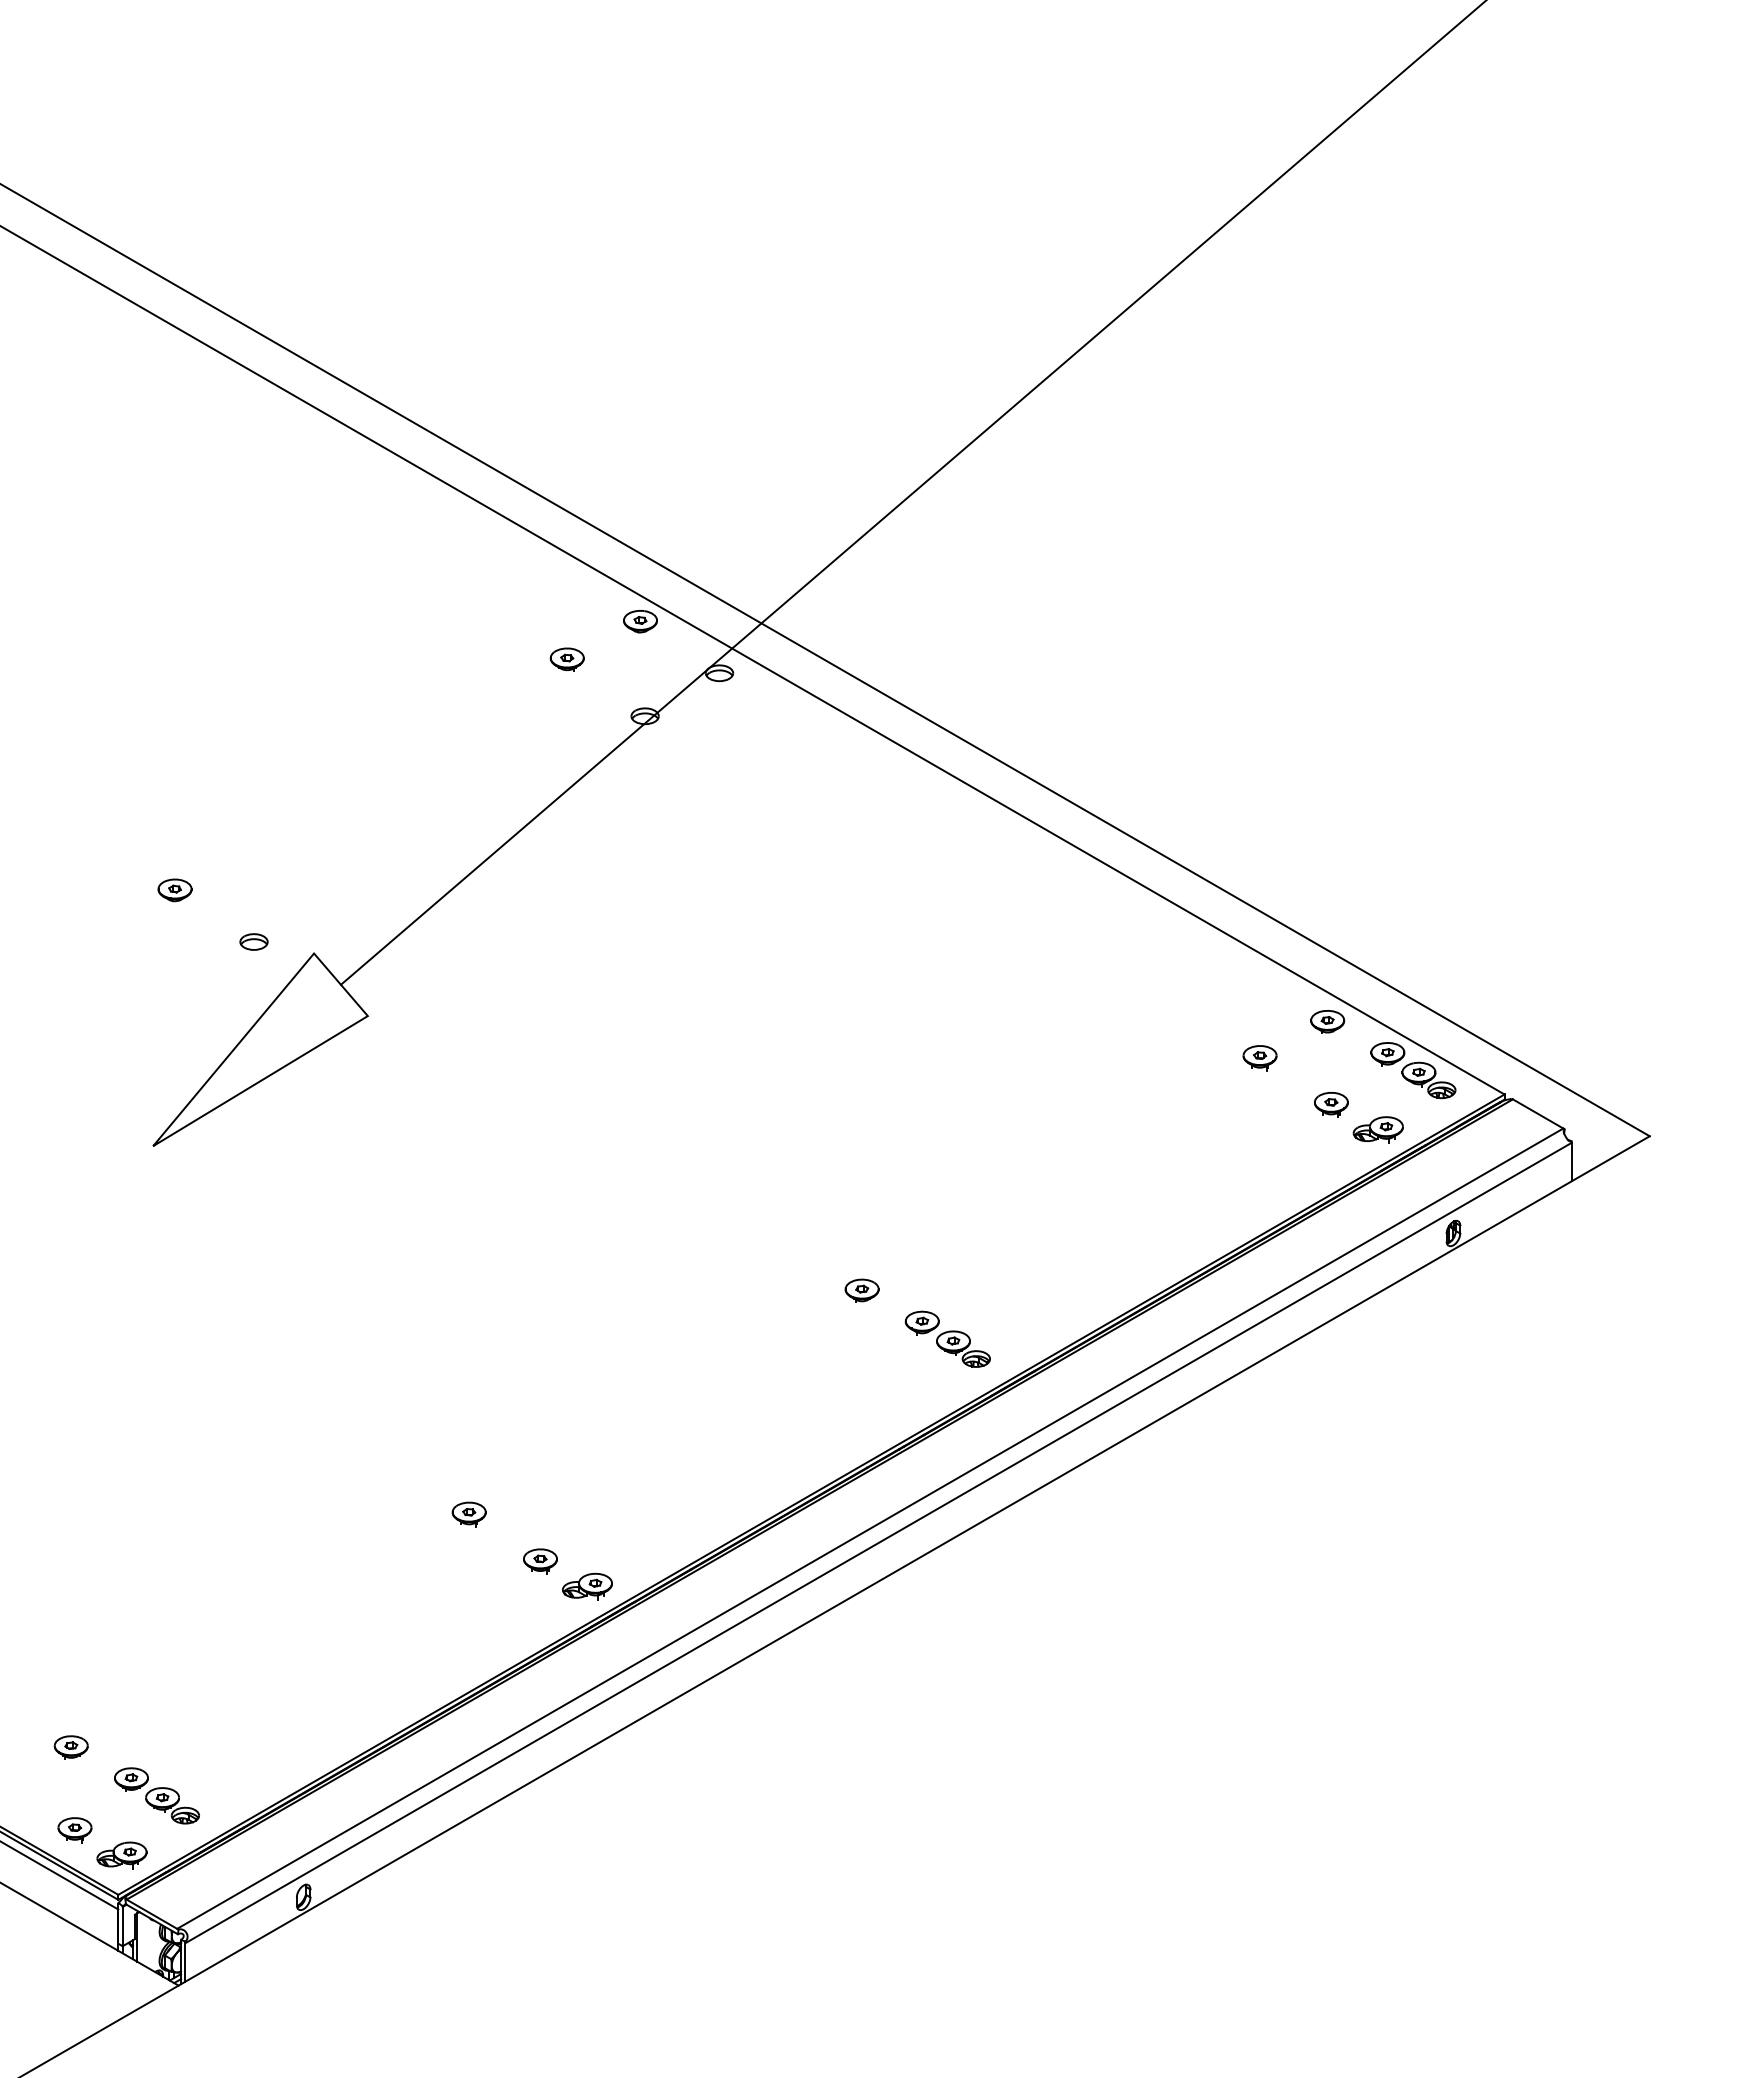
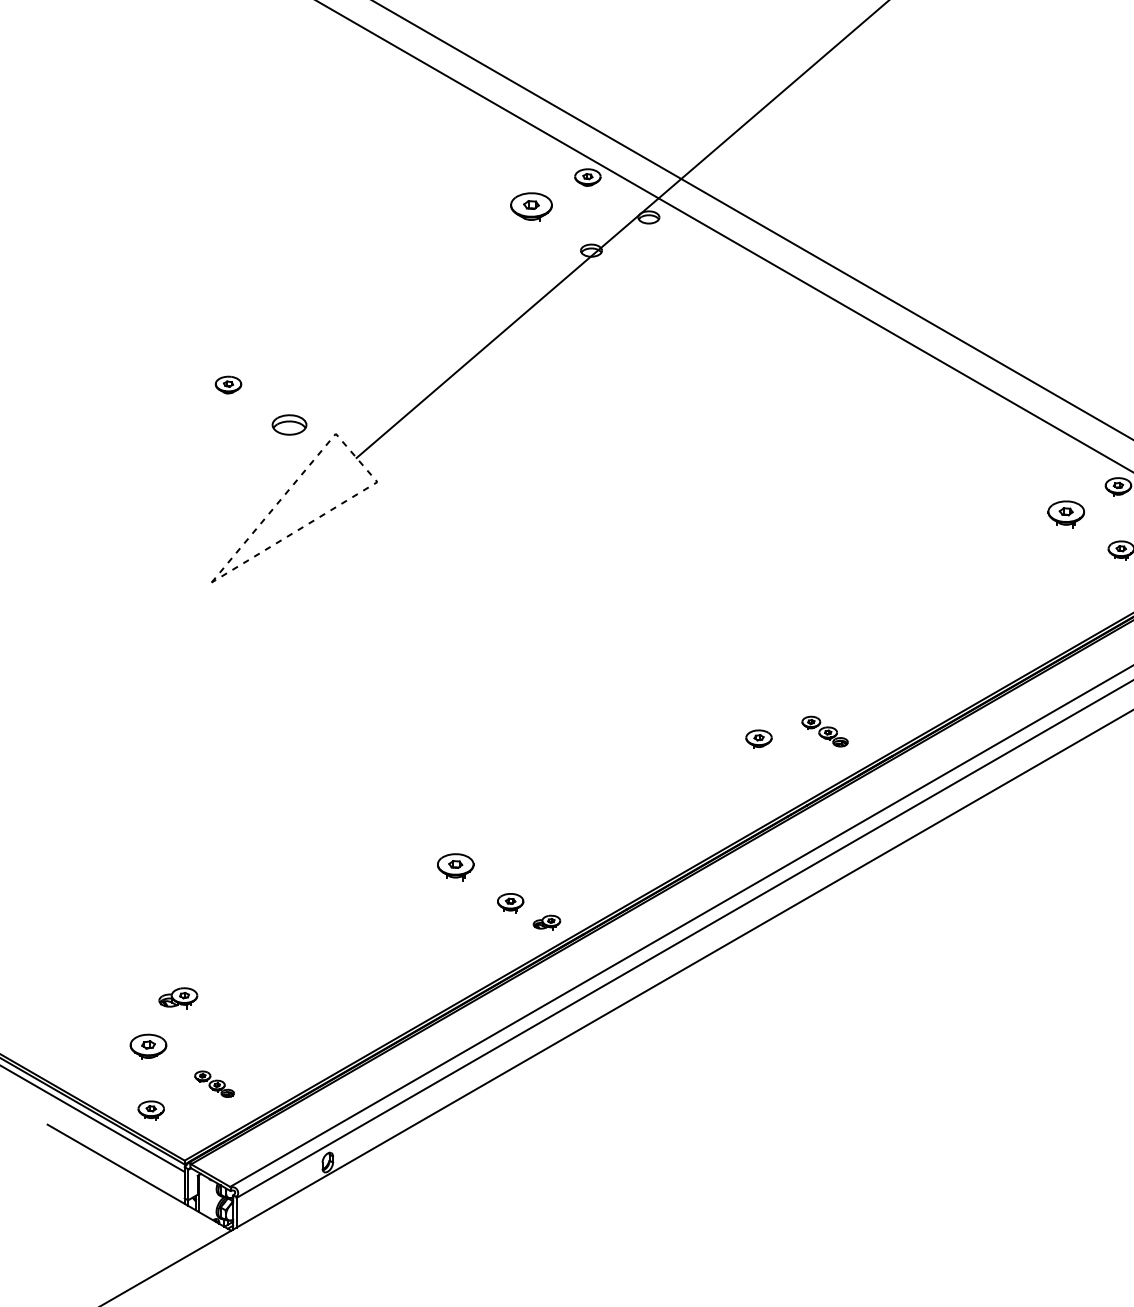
part: (566, 659) -> (530, 206), size x1.6
part: (253, 941) -> (289, 424), size x1.6
line: (341, 985) -> (357, 458), solid -> dashed
part: (1259, 1058) -> (1065, 514), size x1.4
part: (861, 1290) -> (758, 738), moved
part: (947, 1338) -> (824, 731), size x0.7
part: (468, 1514) -> (455, 866), size x1.4
part: (587, 1586) -> (546, 922), size x0.7
part: (70, 1747) -> (147, 1046), size x1.4
part: (156, 1795) -> (214, 1083), size x0.6
part: (121, 1855) -> (177, 998), moved

